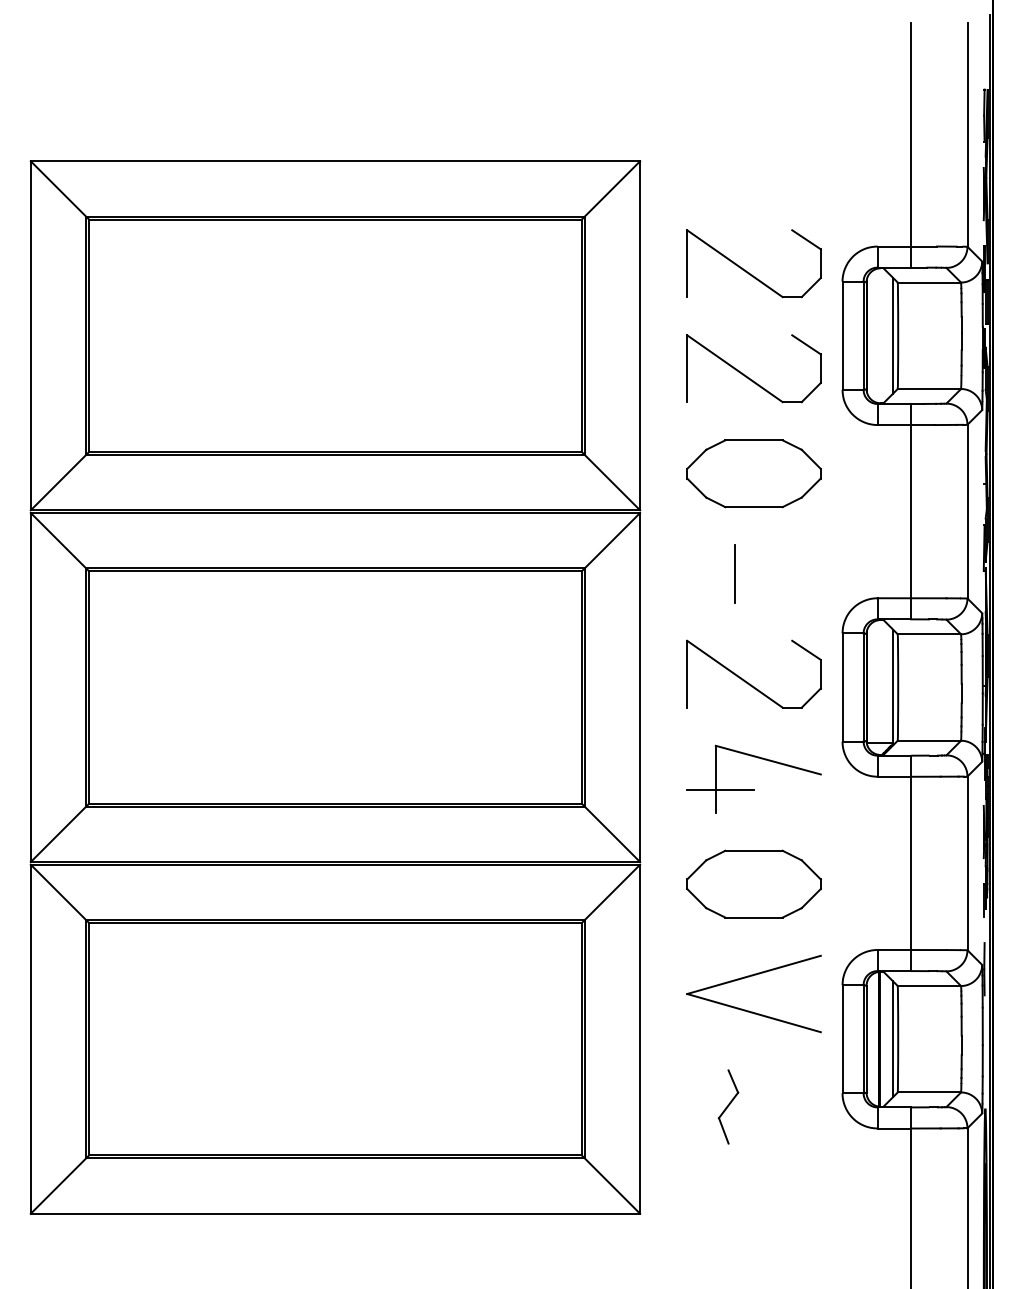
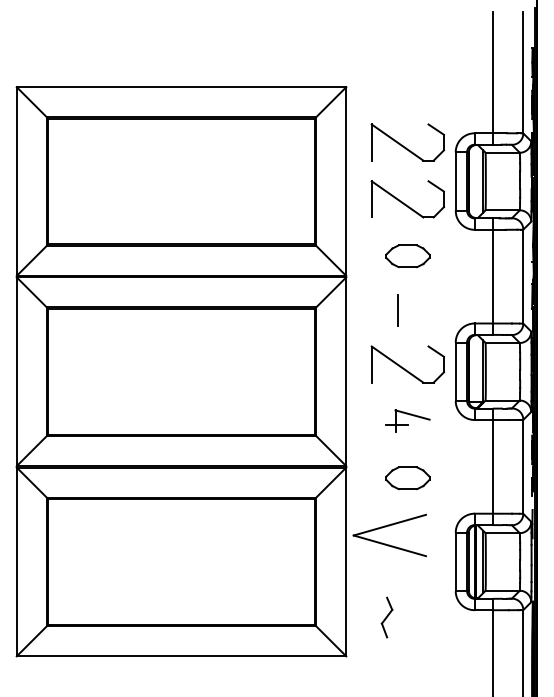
part: (753, 474) -> (407, 256), size x0.6
part: (753, 777) -> (407, 420), size x0.6
part: (753, 884) -> (407, 478), size x0.6
part: (747, 979) -> (386, 527), moved
part: (727, 1106) -> (386, 617), moved

